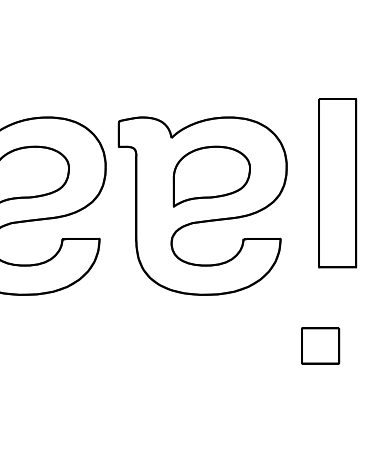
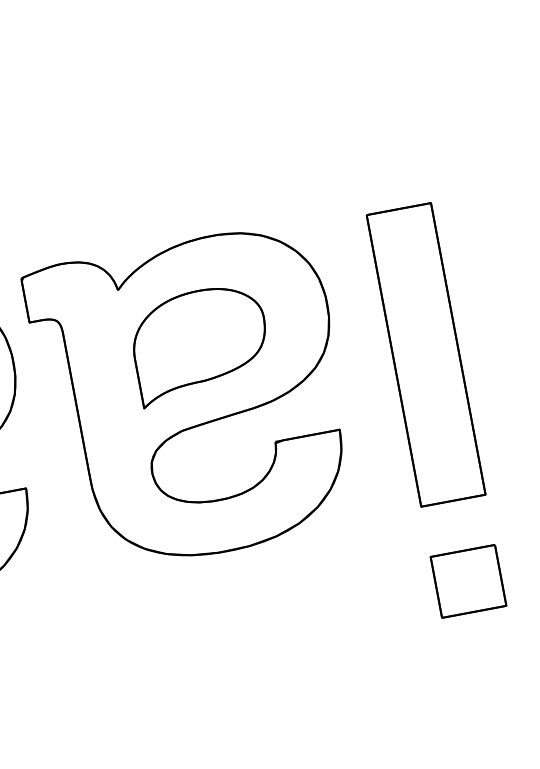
part: (337, 183) -> (426, 355), moved
part: (320, 345) -> (468, 580), moved

